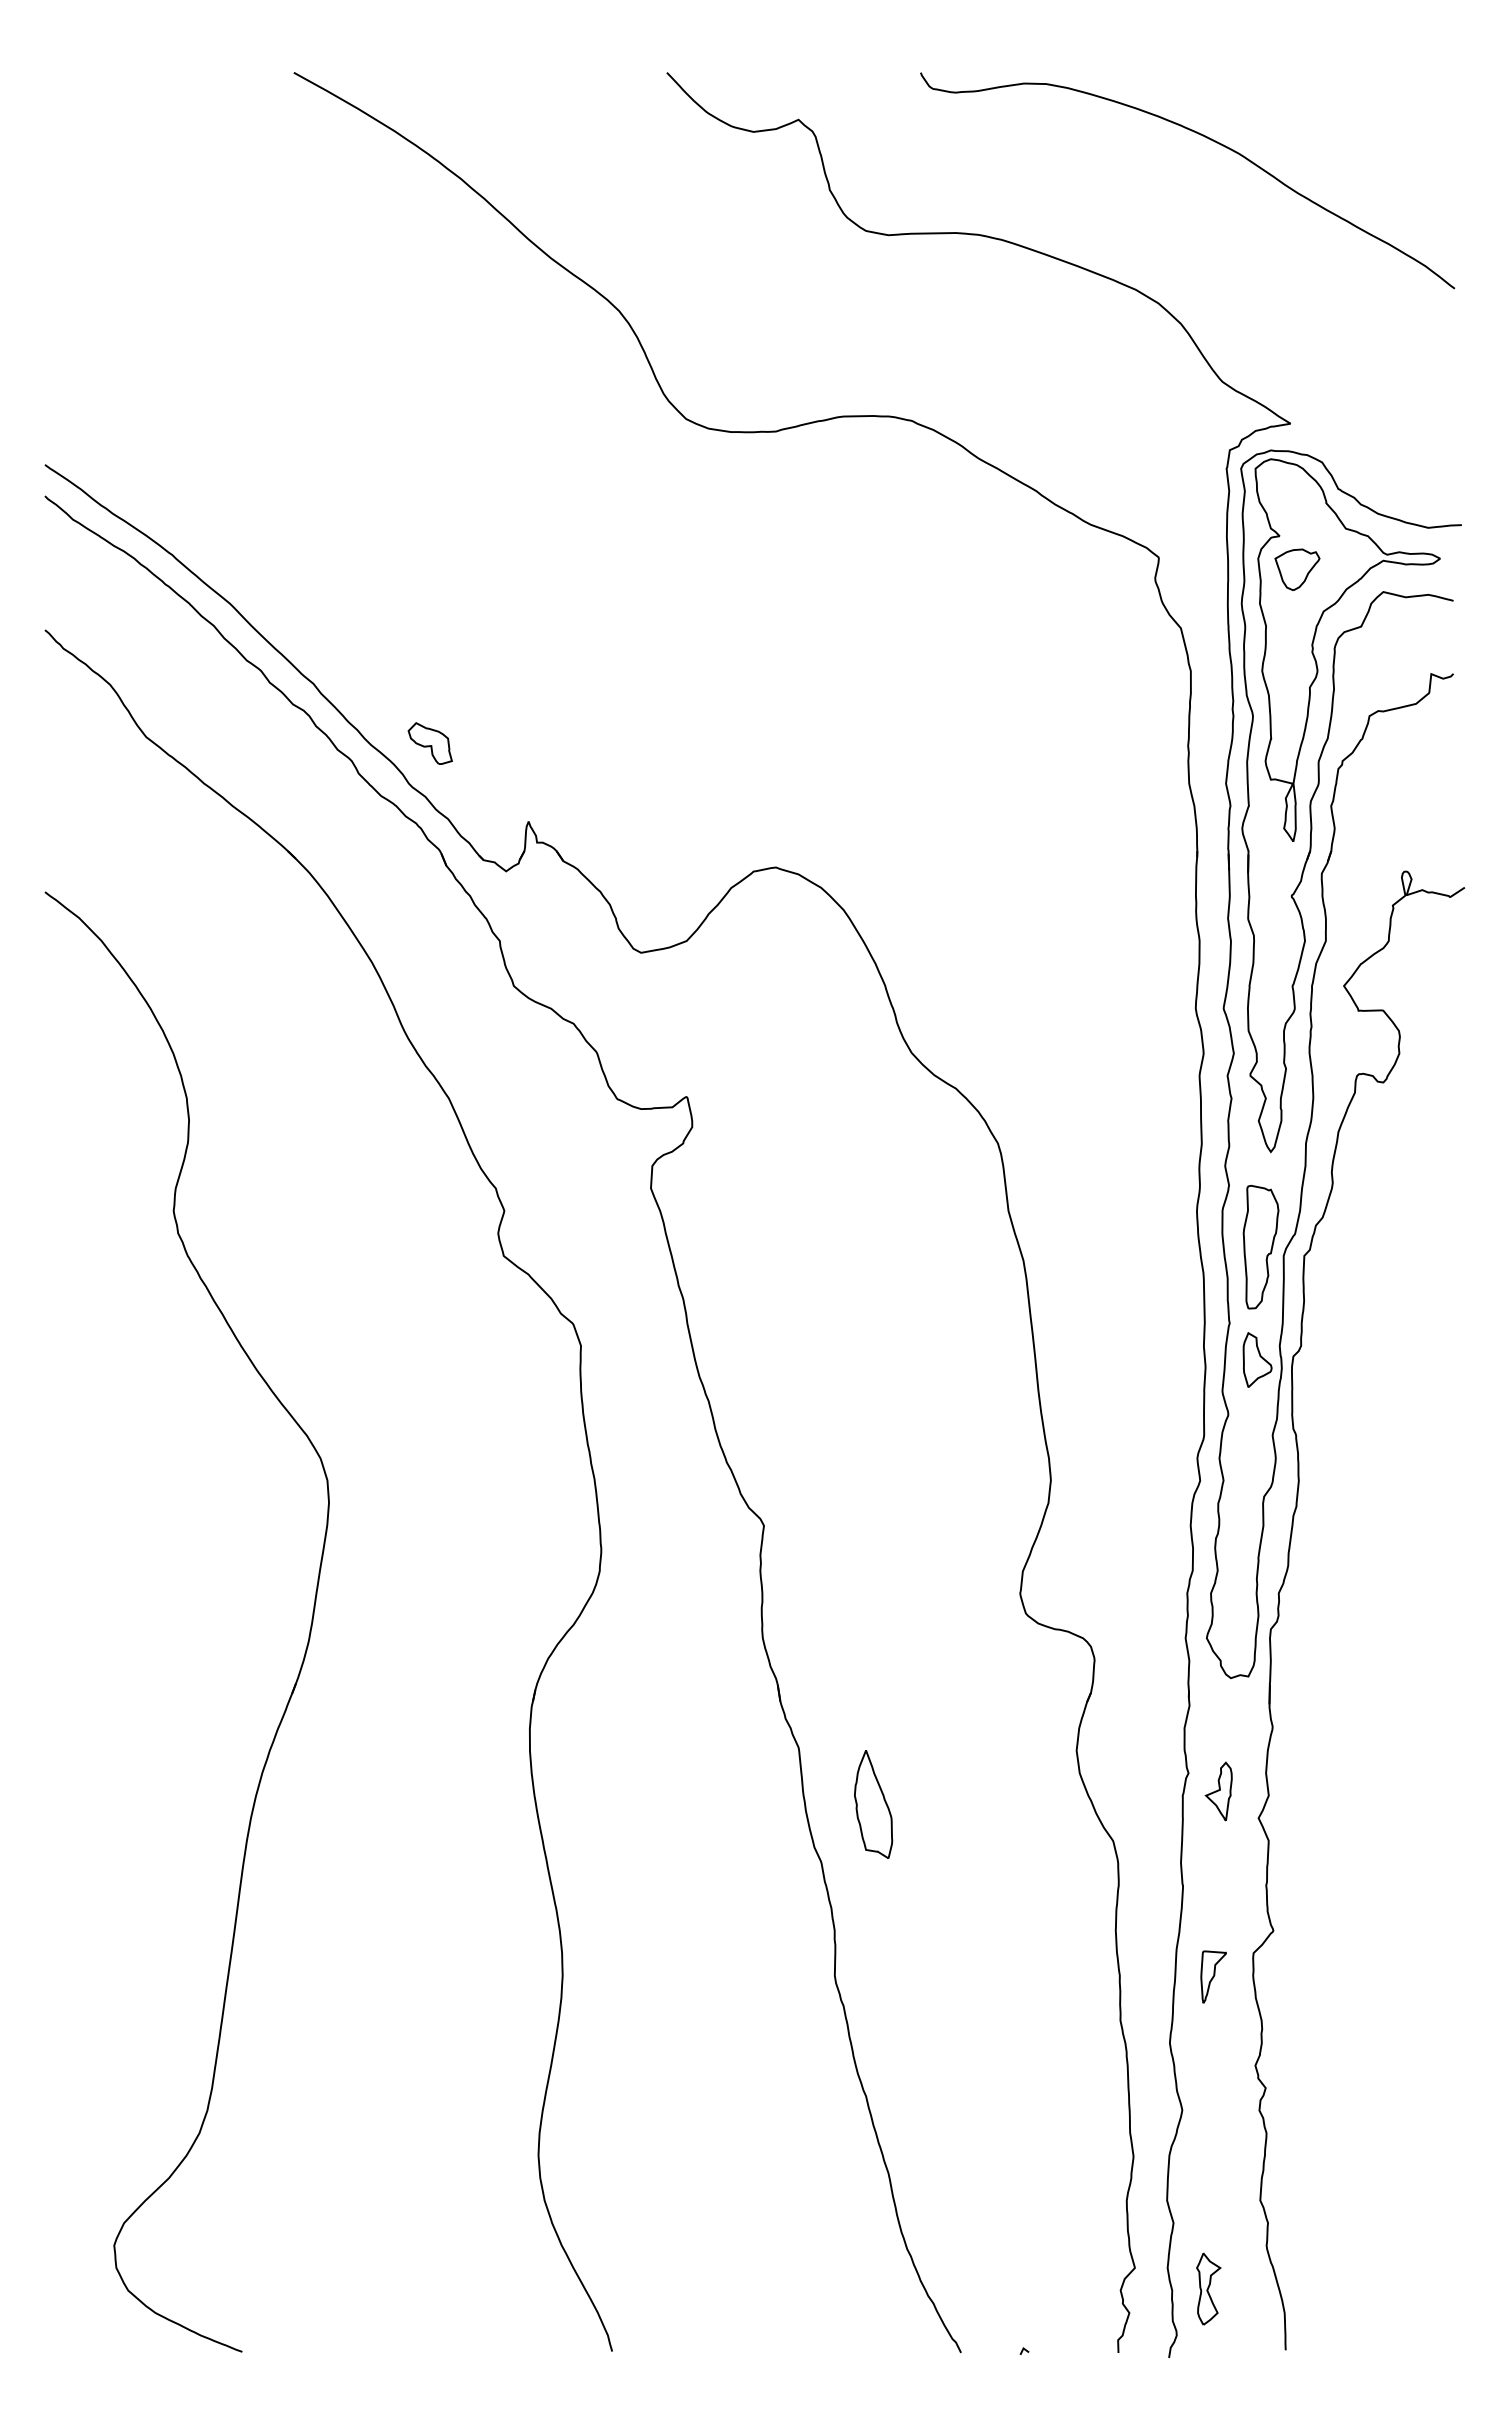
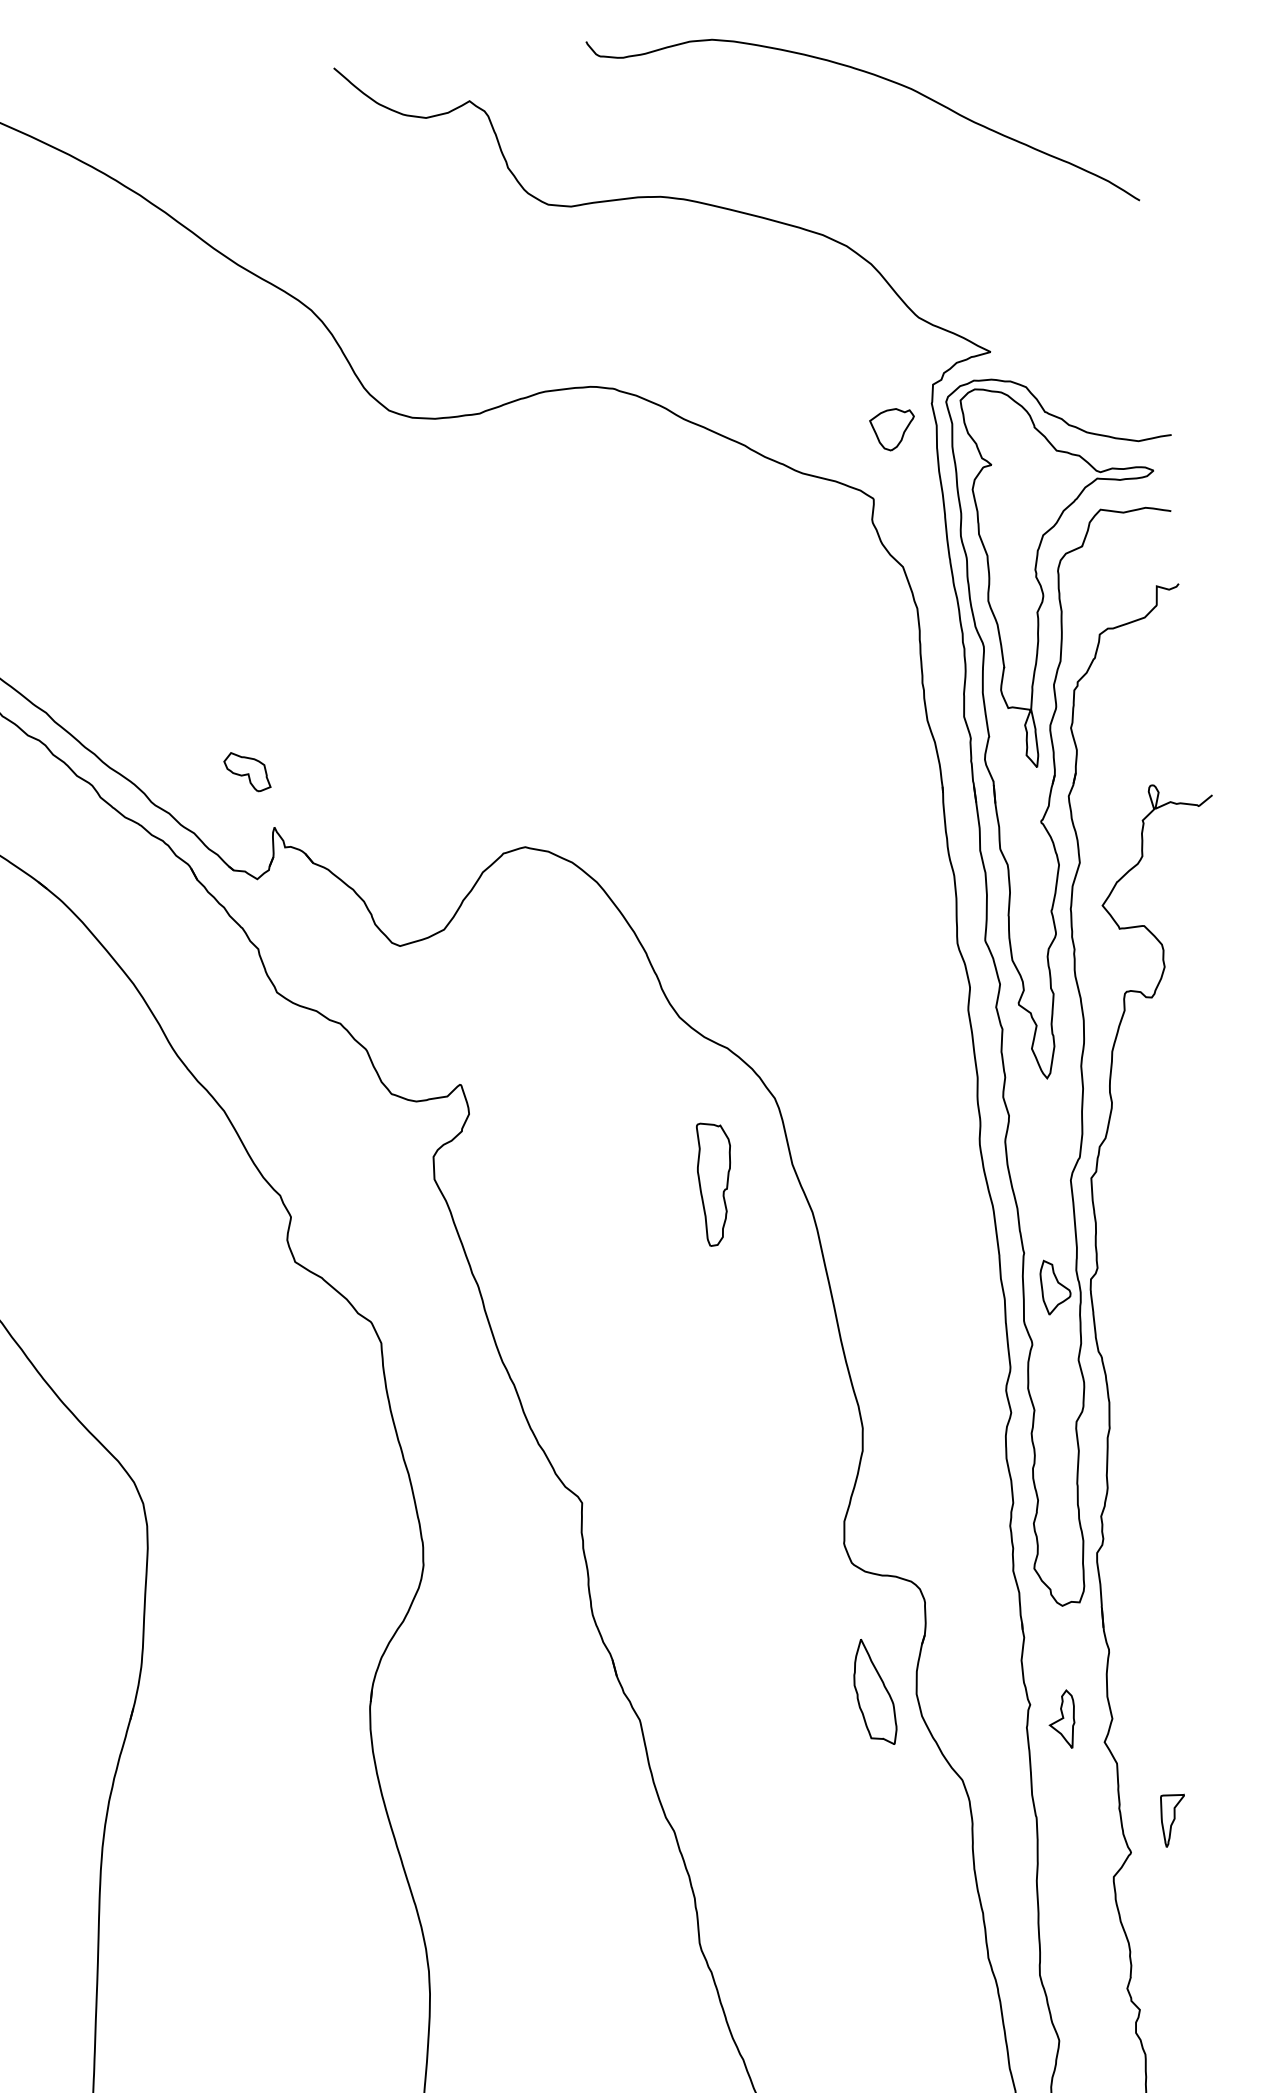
part: (1297, 569) -> (893, 429), moved
part: (429, 743) -> (246, 771), moved
part: (1260, 1246) -> (715, 1183), moved
part: (873, 1804) -> (874, 1692), moved
part: (1213, 1976) -> (1174, 1819), moved

